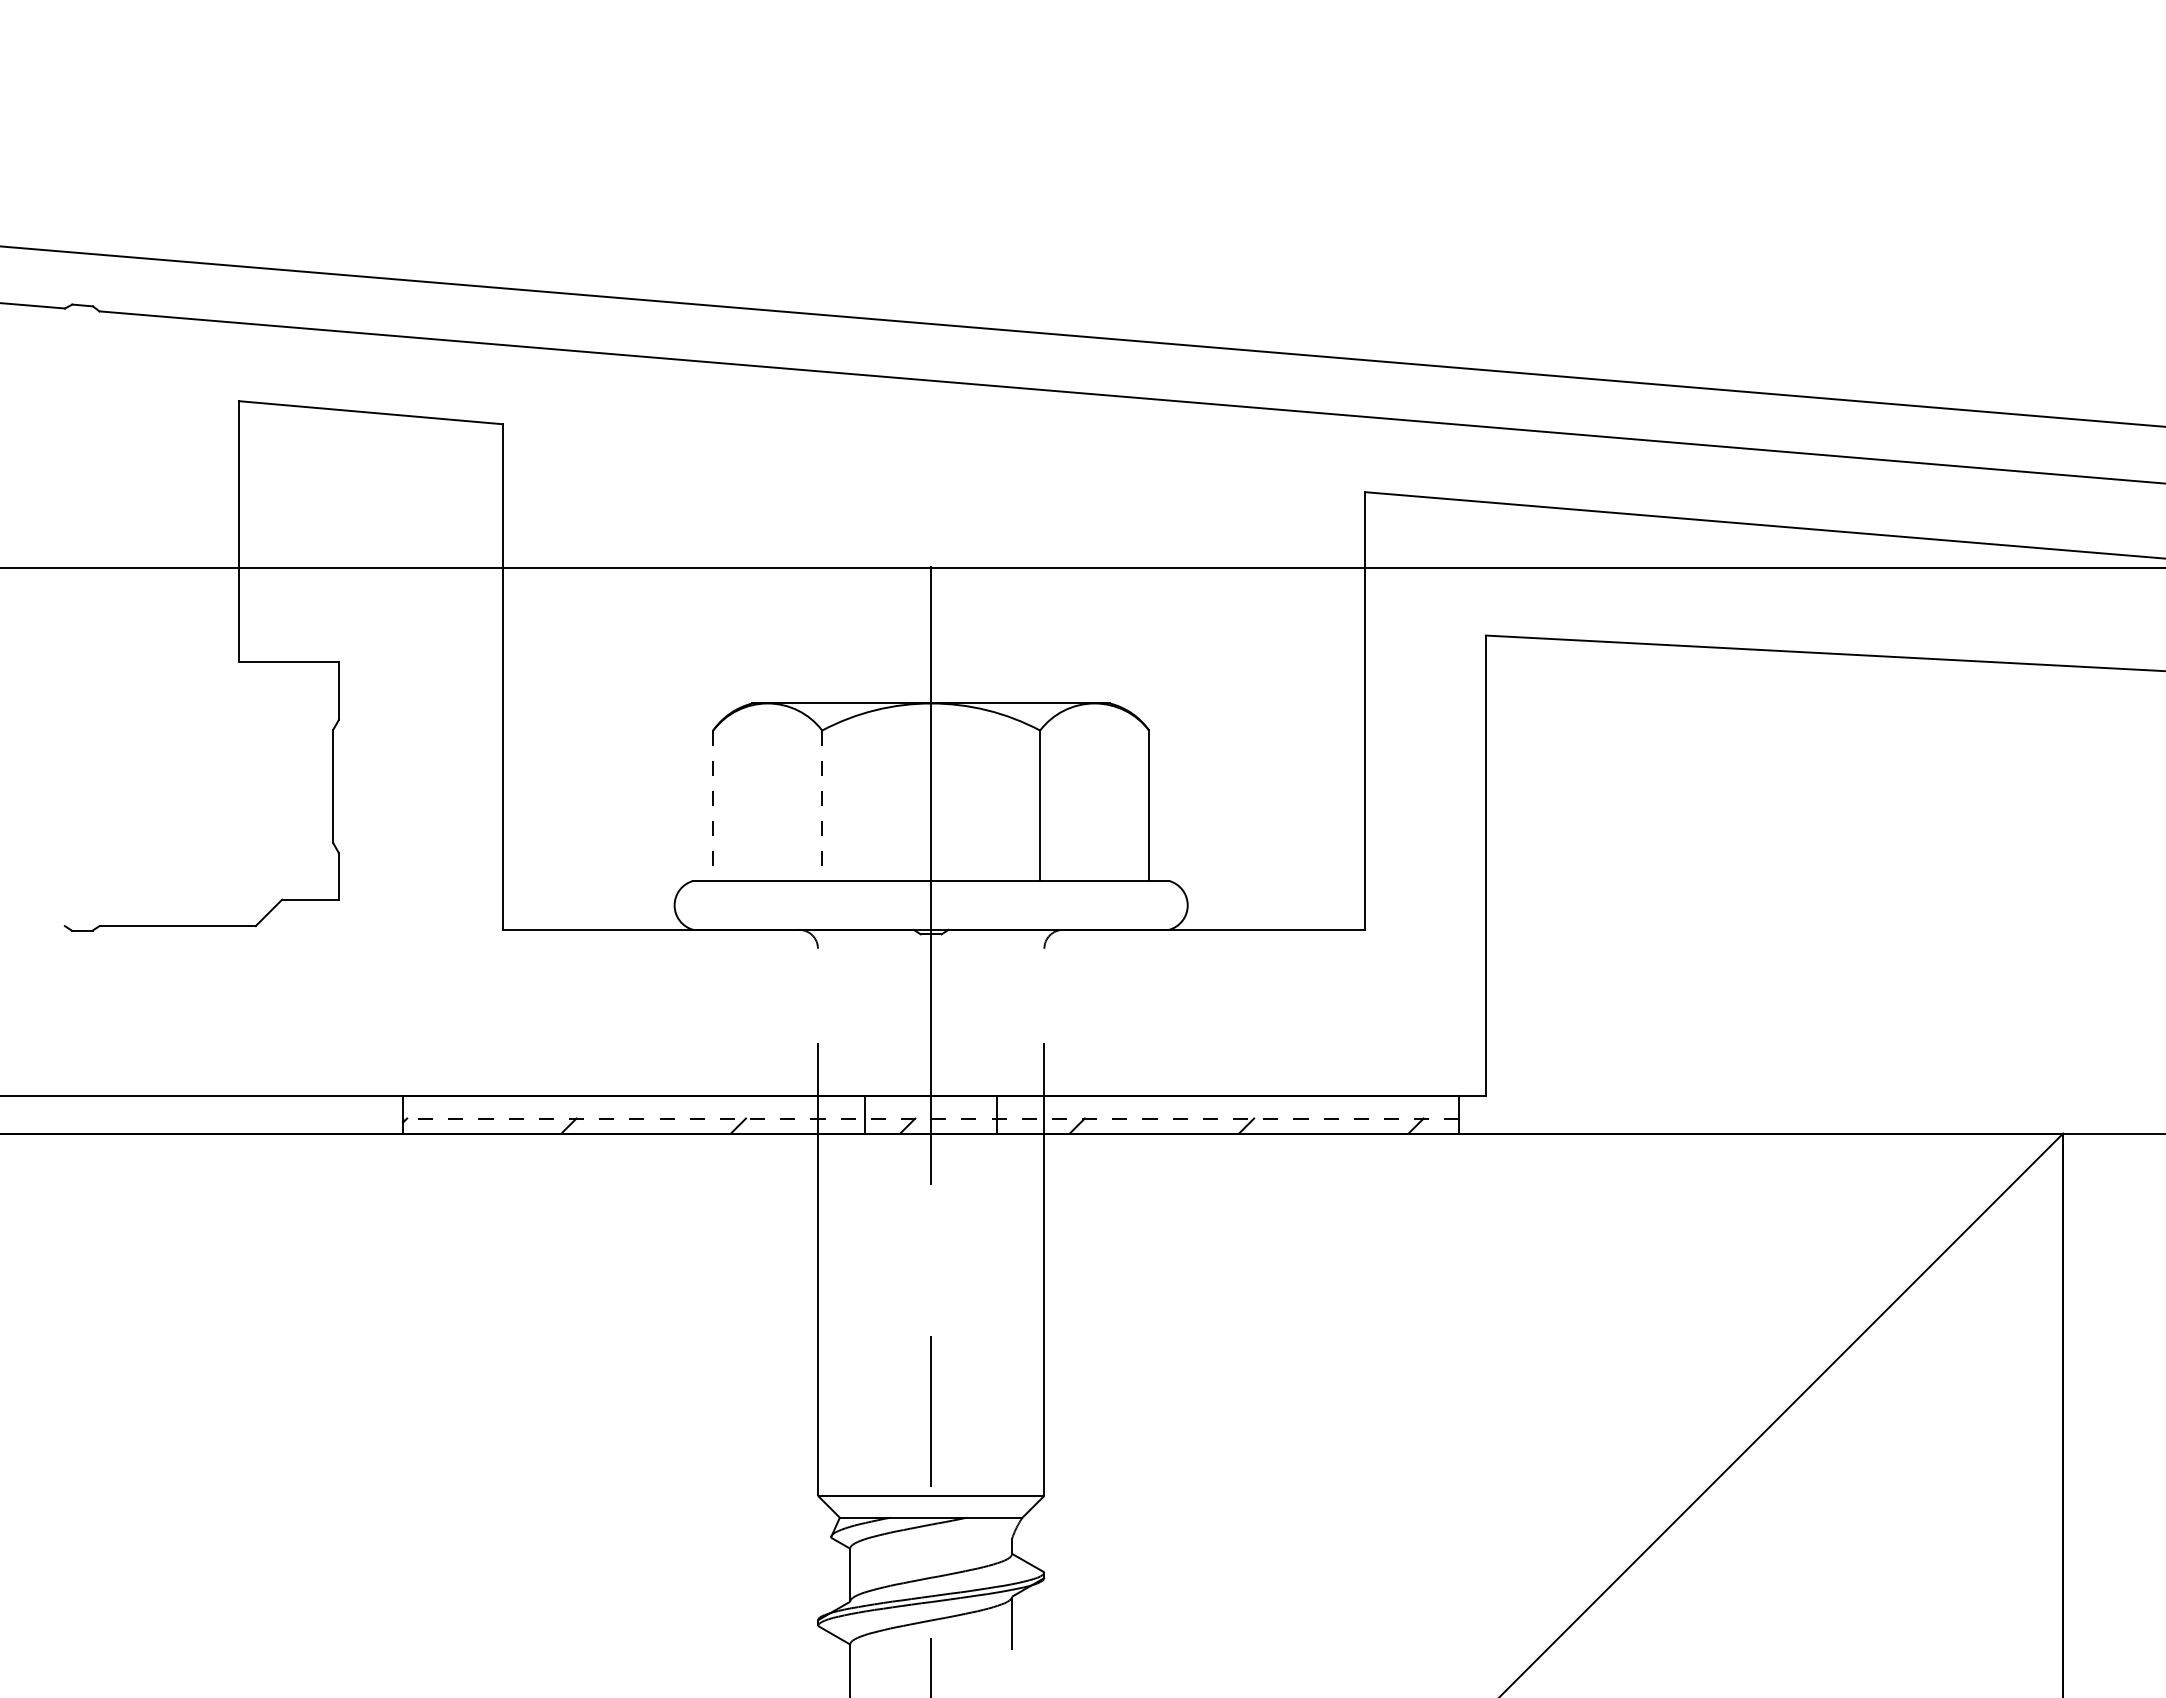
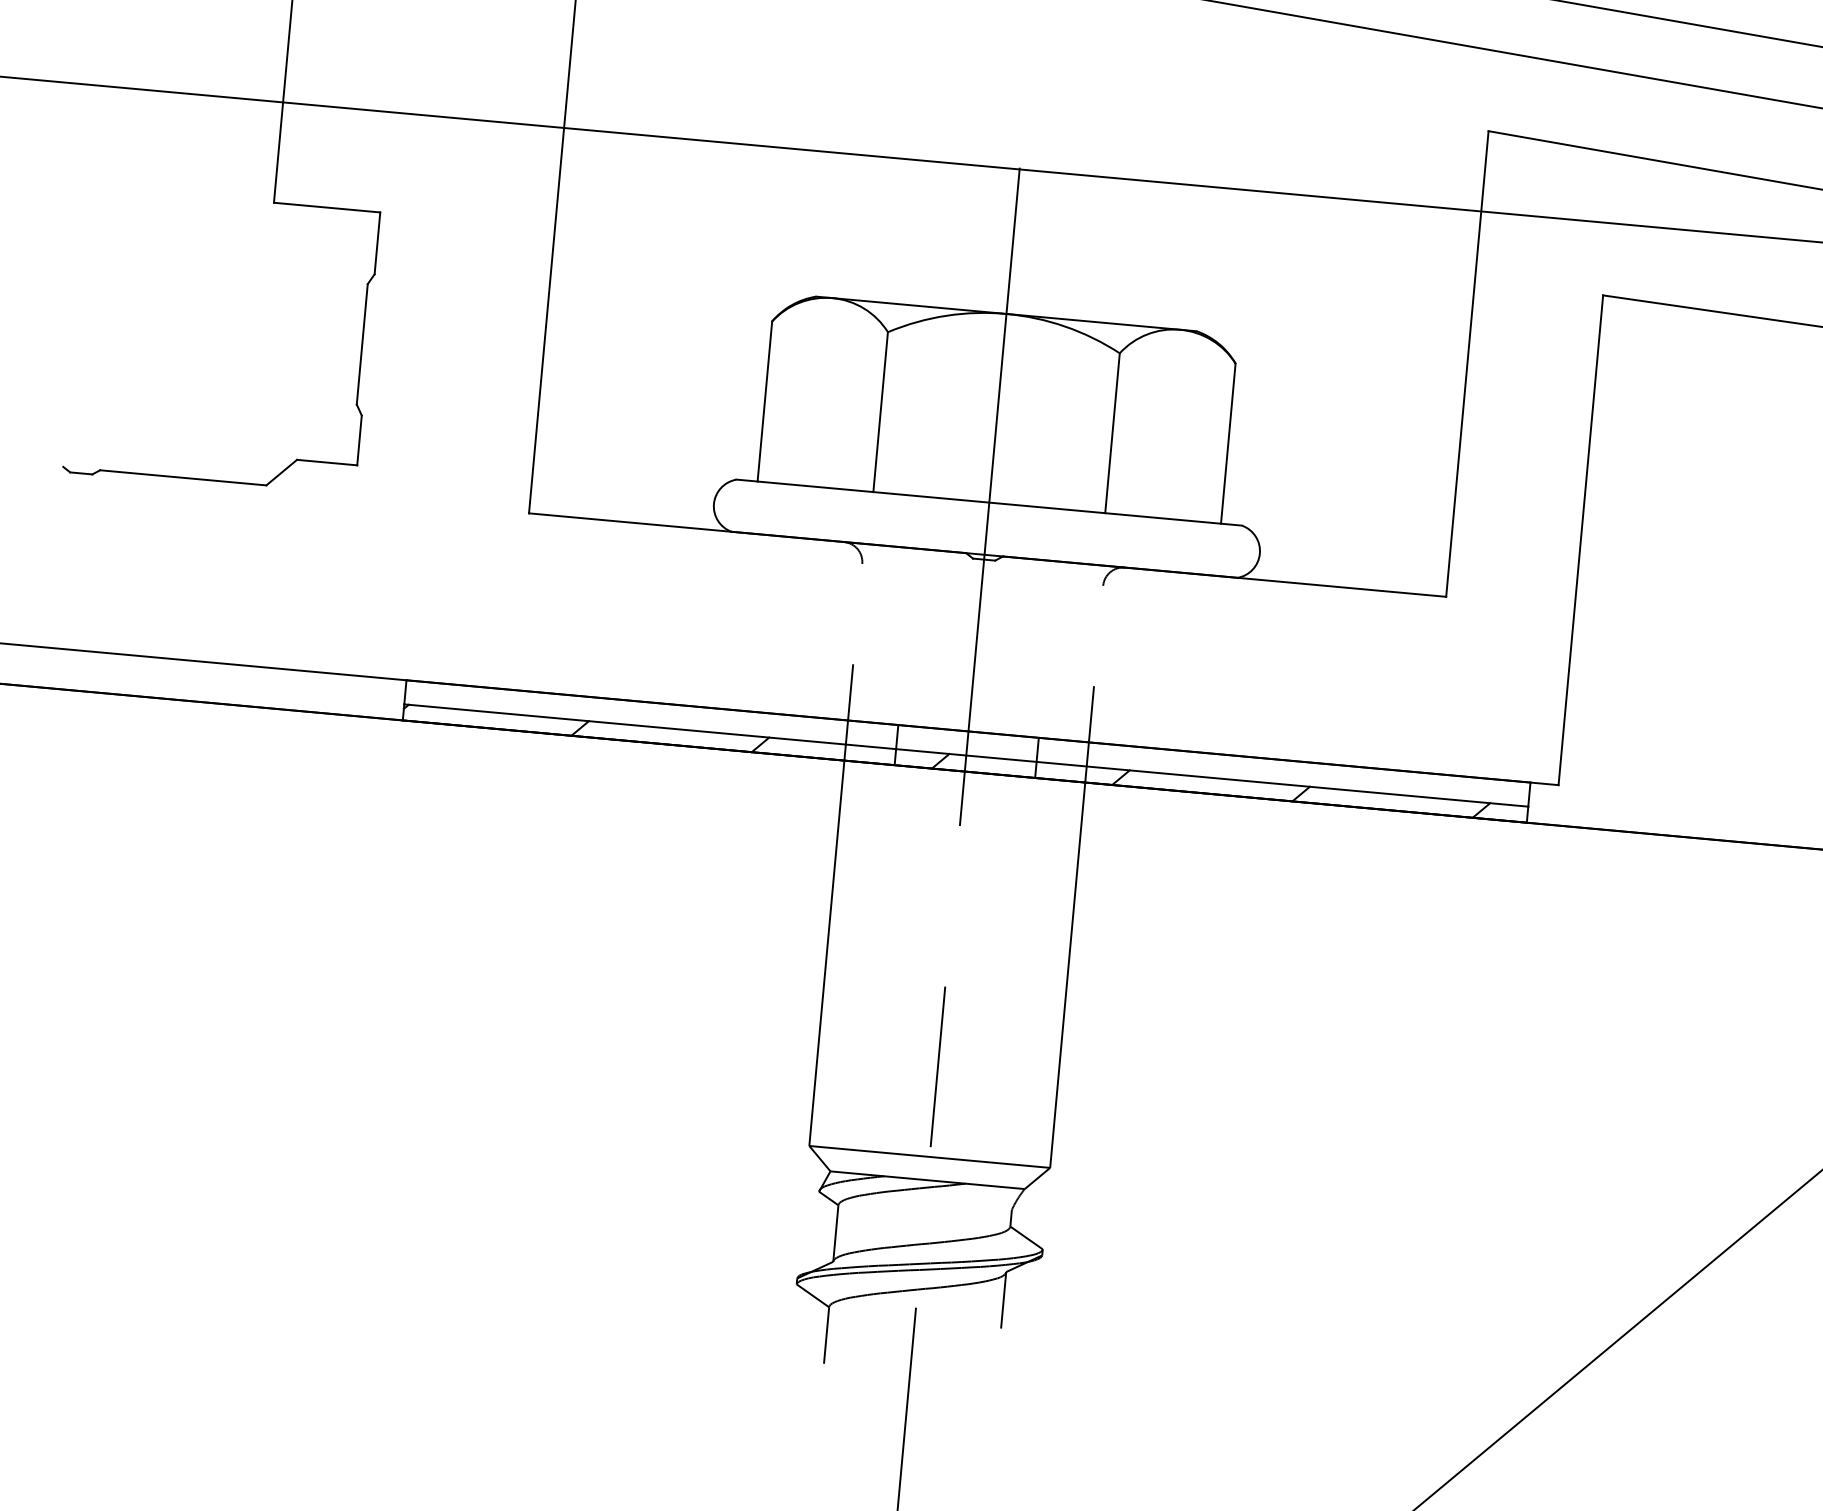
line: (713, 806) -> (764, 402), dashed -> solid
line: (822, 806) -> (880, 413), dashed -> solid
line: (930, 1118) -> (965, 755), dashed -> solid

